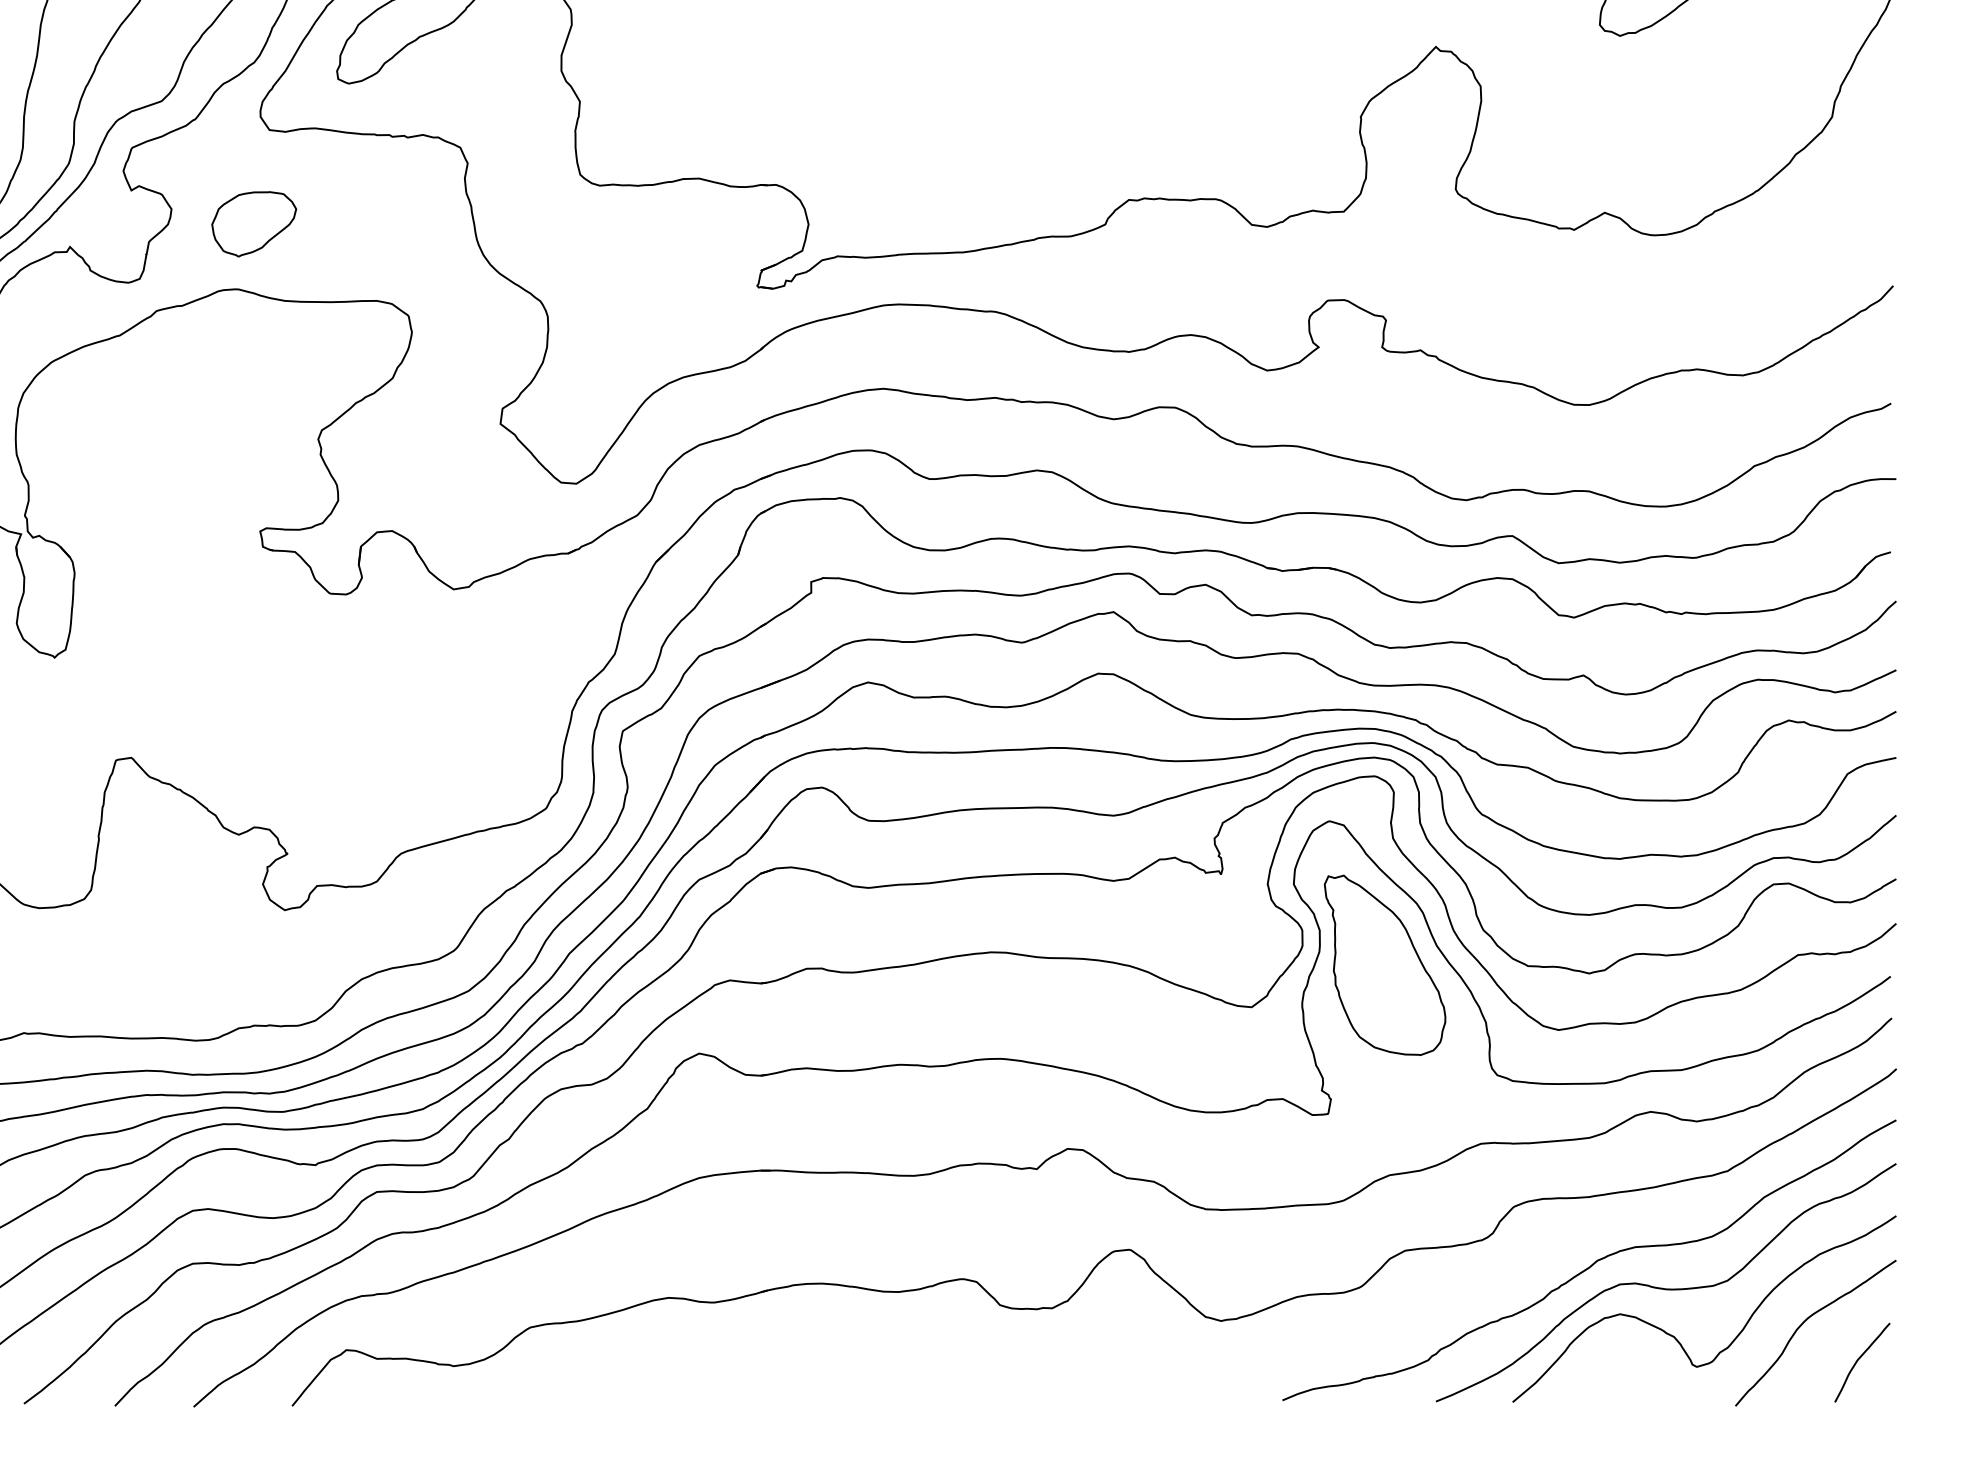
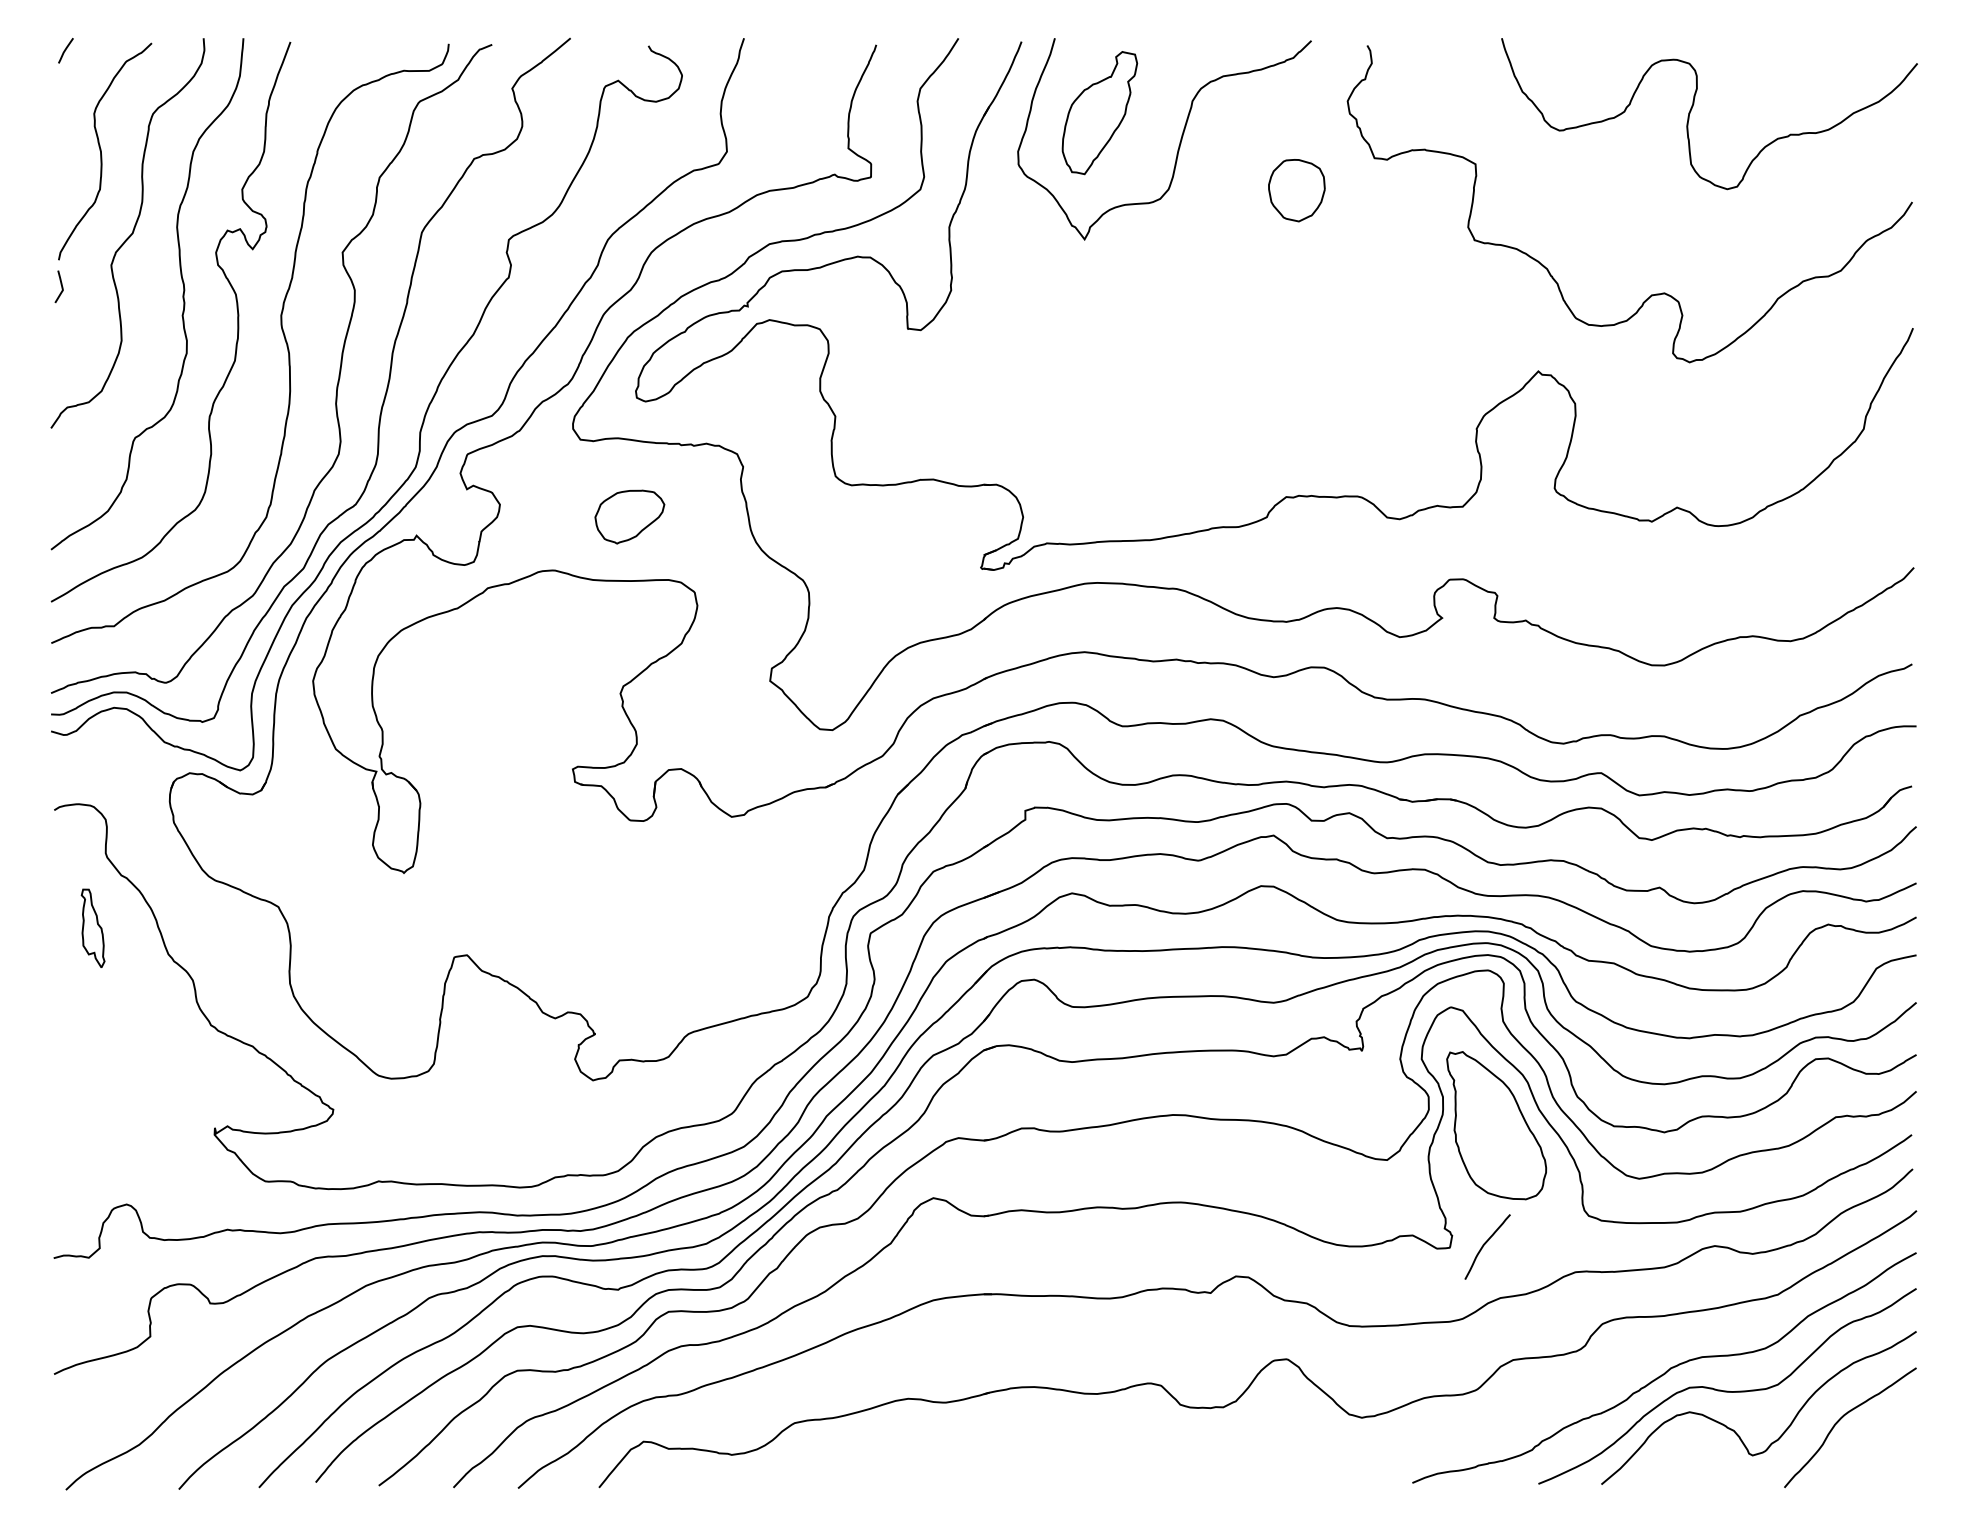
part: (253, 223) -> (629, 516), moved
curve: (1859, 1359) -> (1485, 1244), moved

